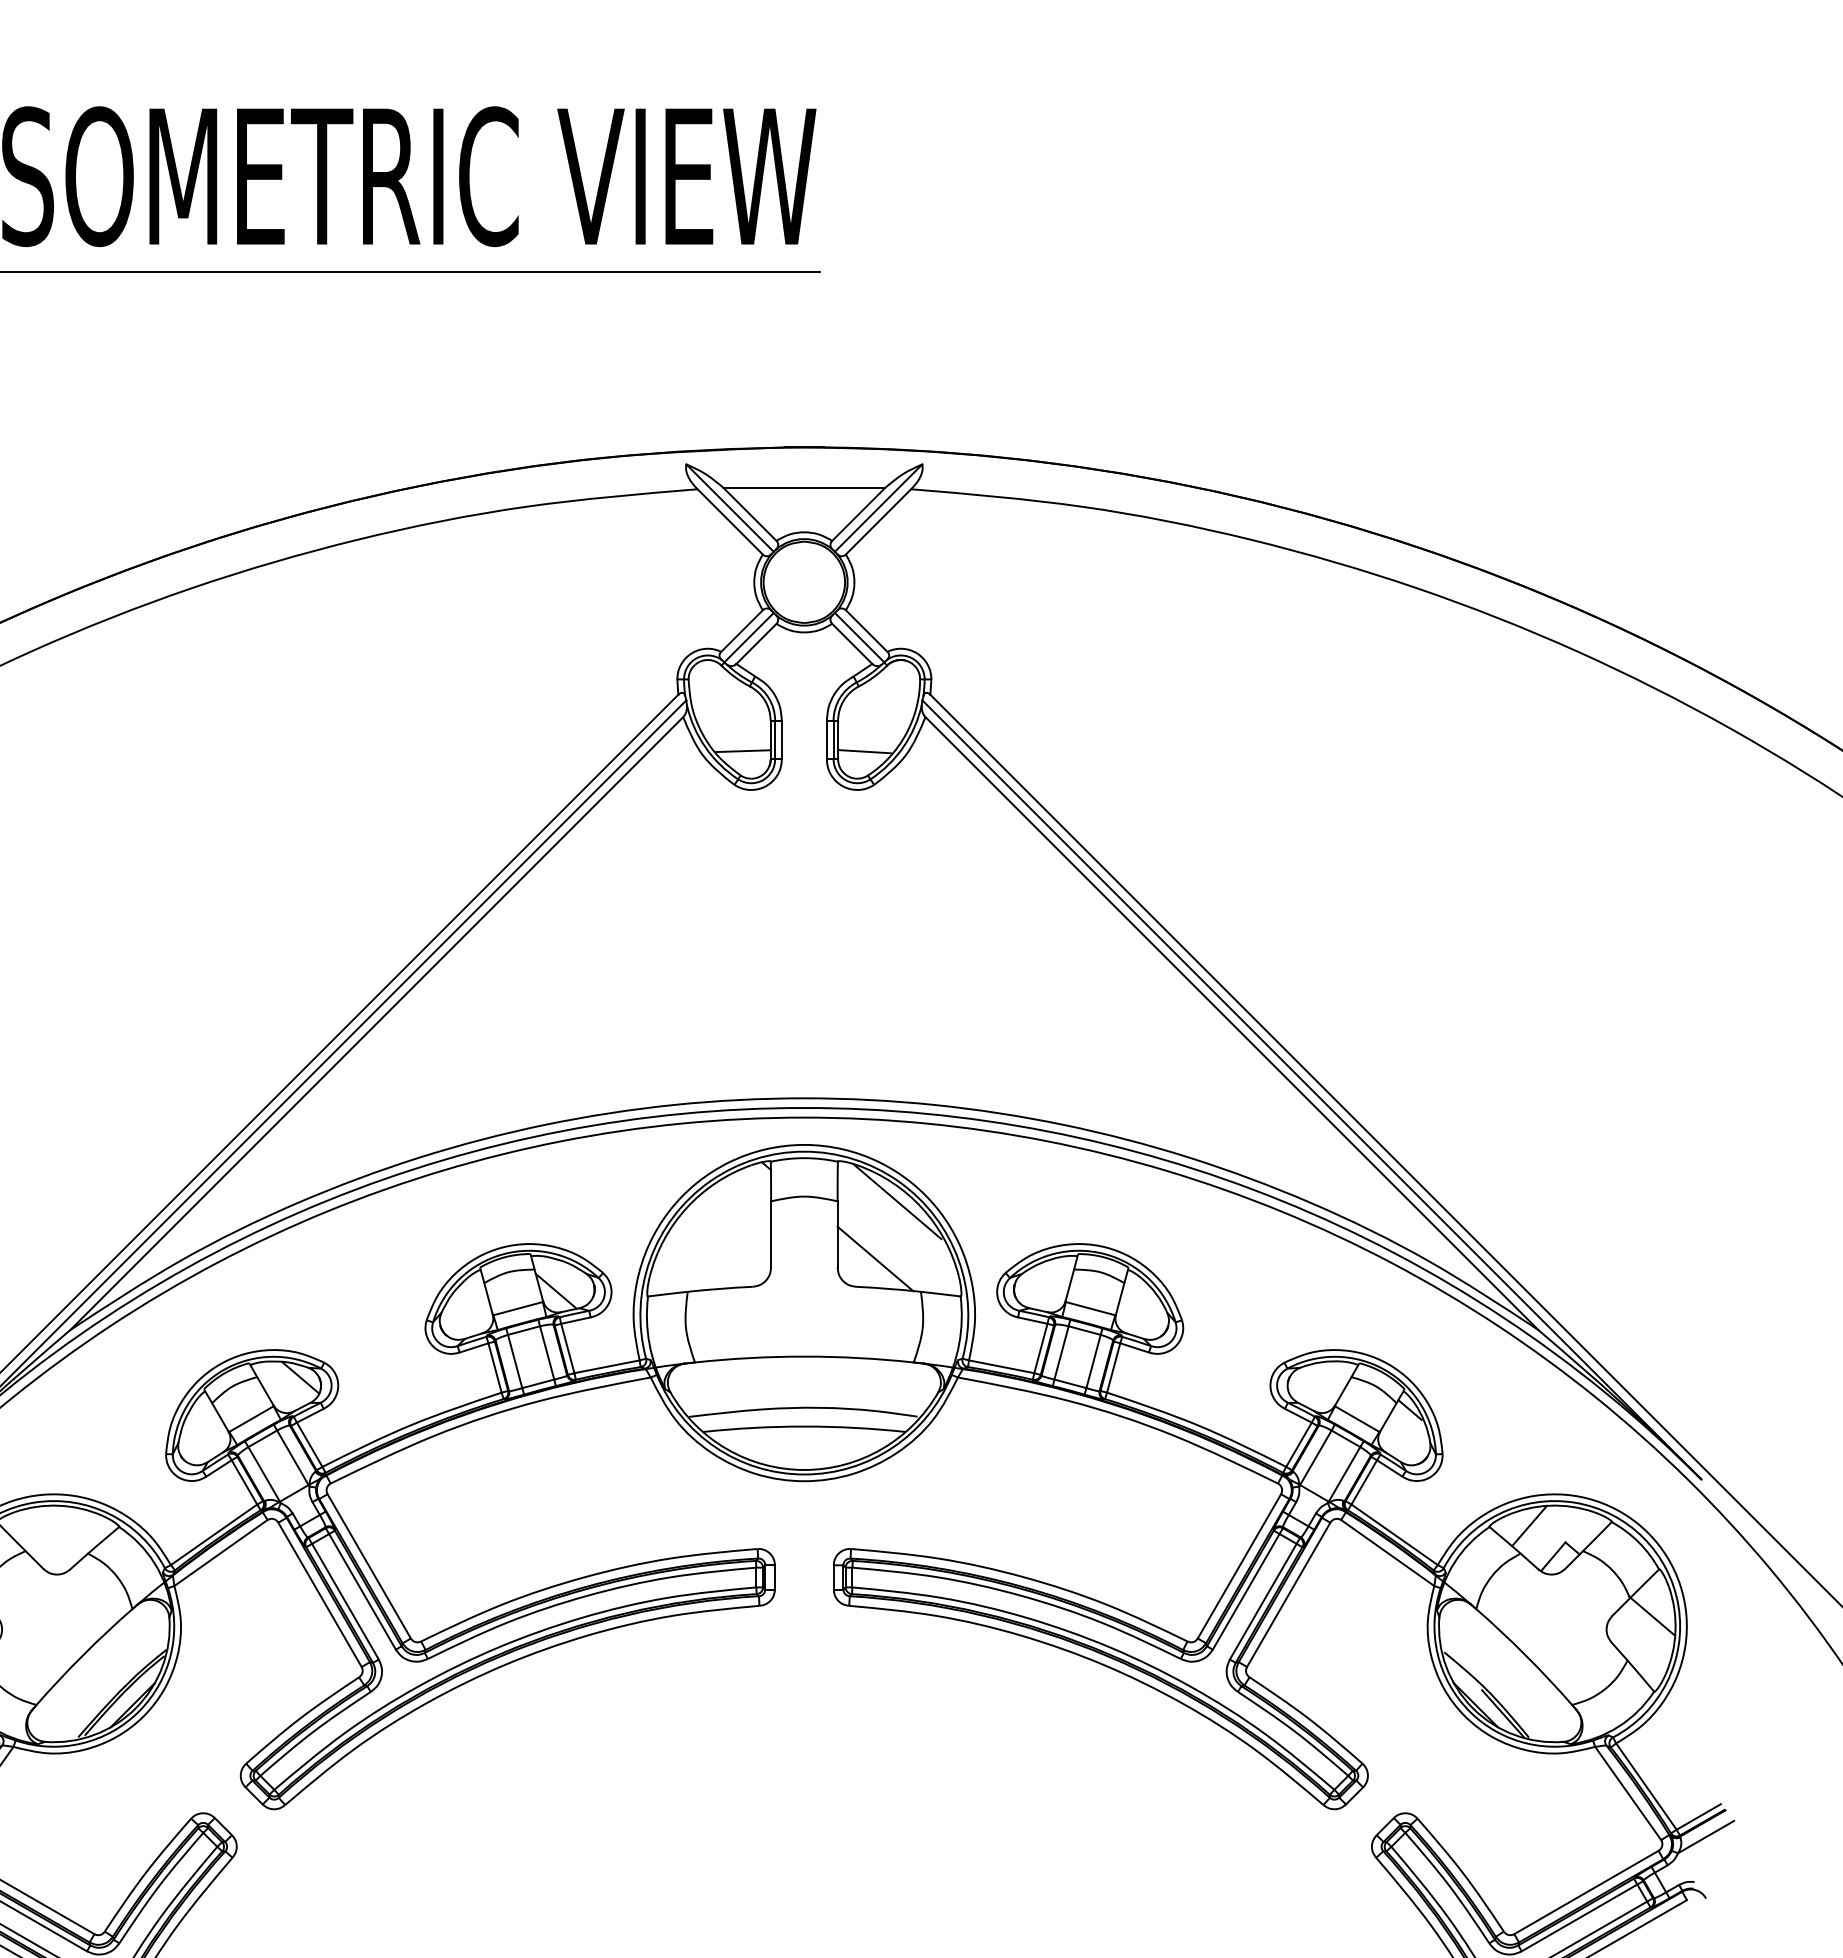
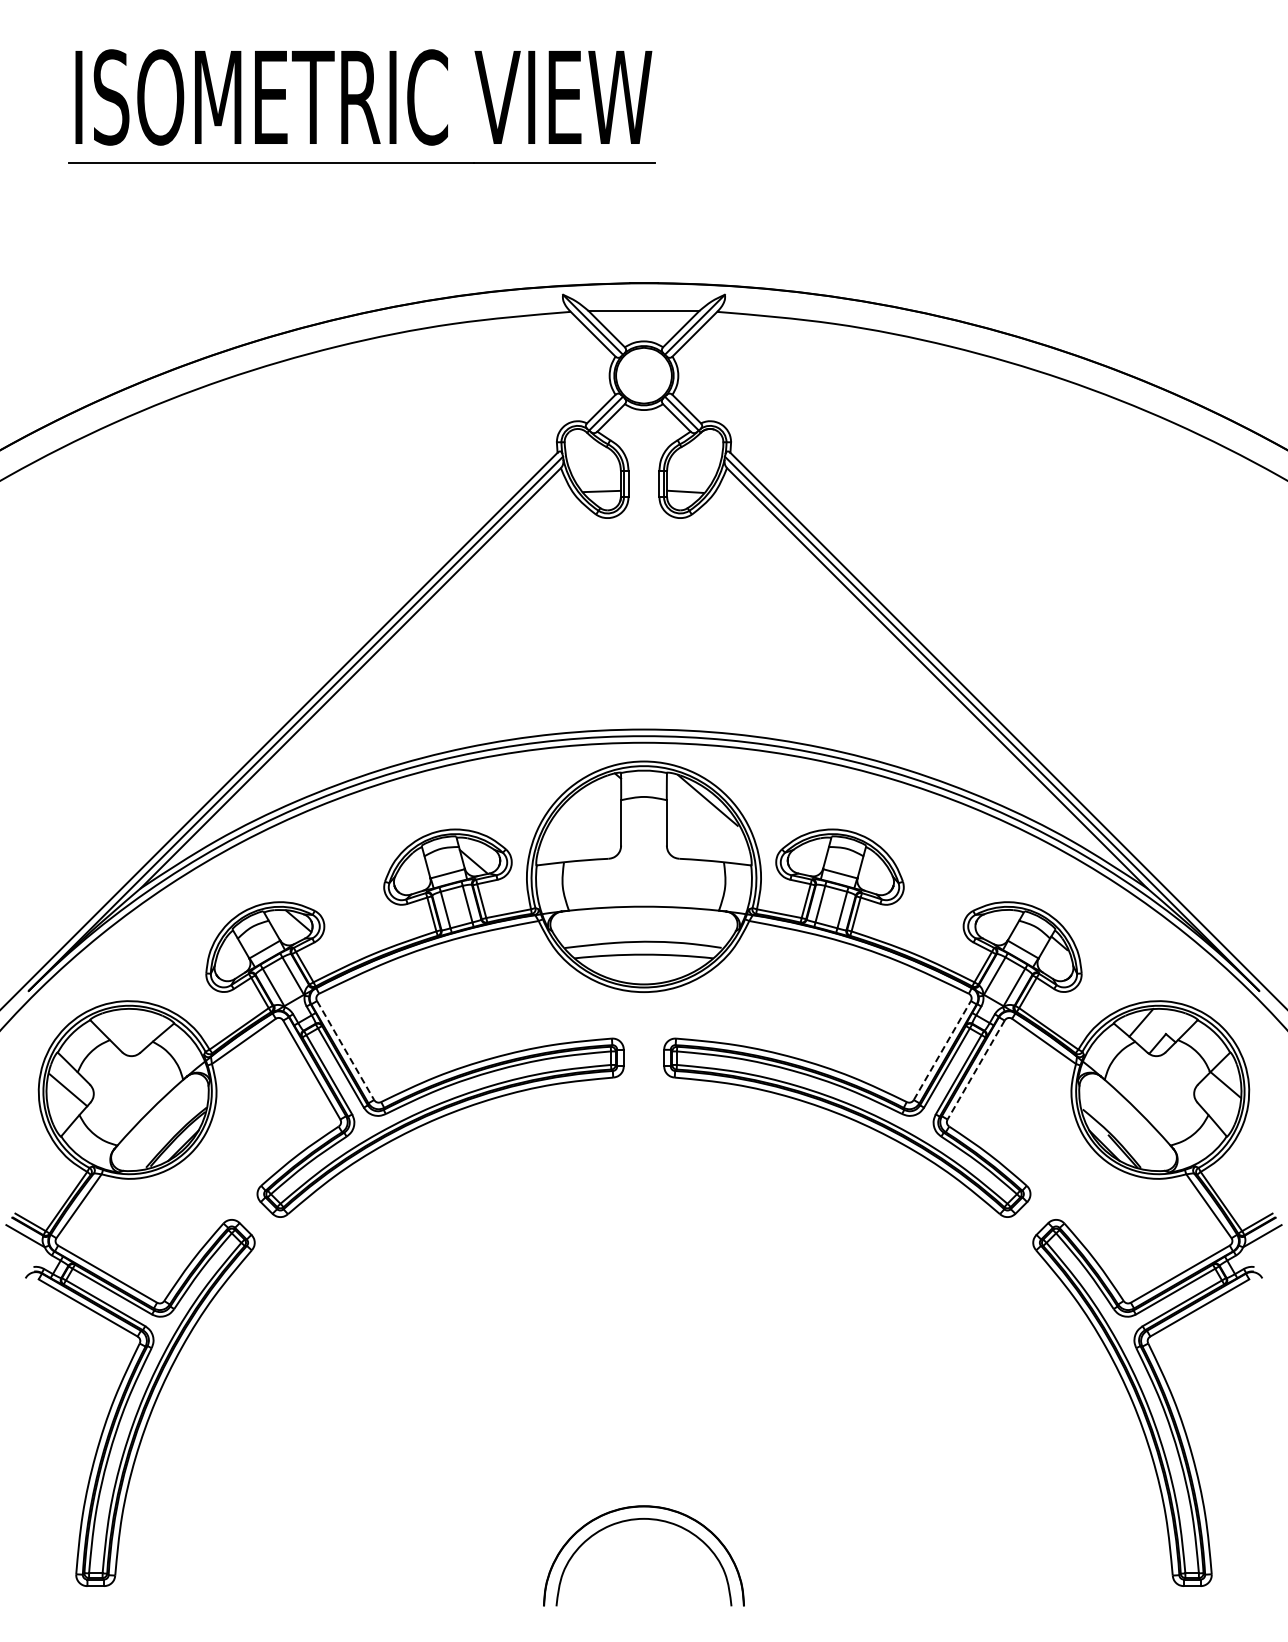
line: (875, 1258) -> (692, 839), removed
line: (369, 1566) -> (345, 1050), solid -> dashed
line: (1239, 1566) -> (942, 1050), solid -> dashed
line: (1287, 1595) -> (975, 1070), solid -> dashed

